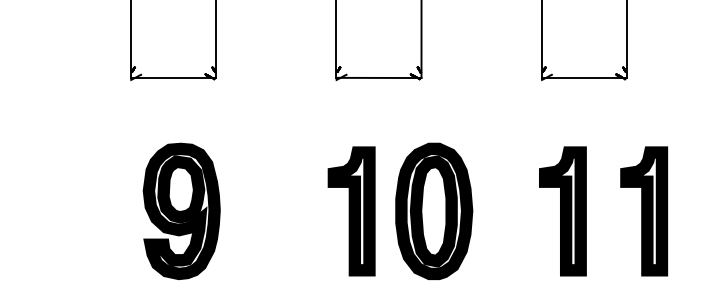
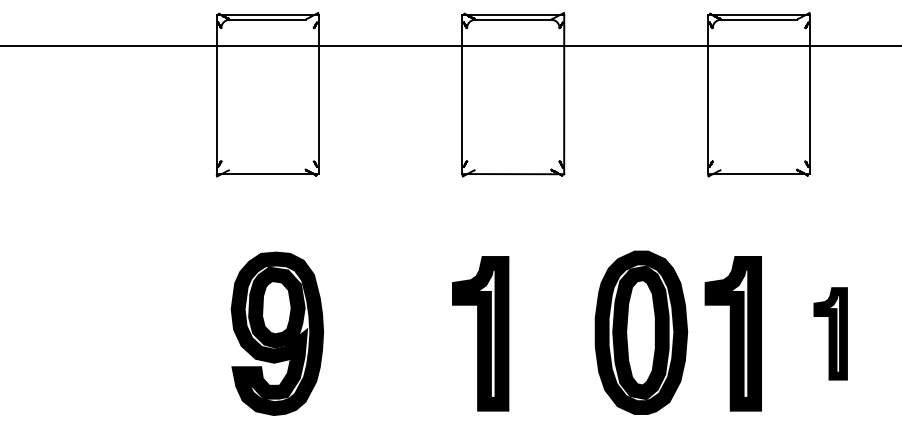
part: (434, 211) -> (641, 332), moved
part: (644, 211) -> (830, 333), size x0.6

